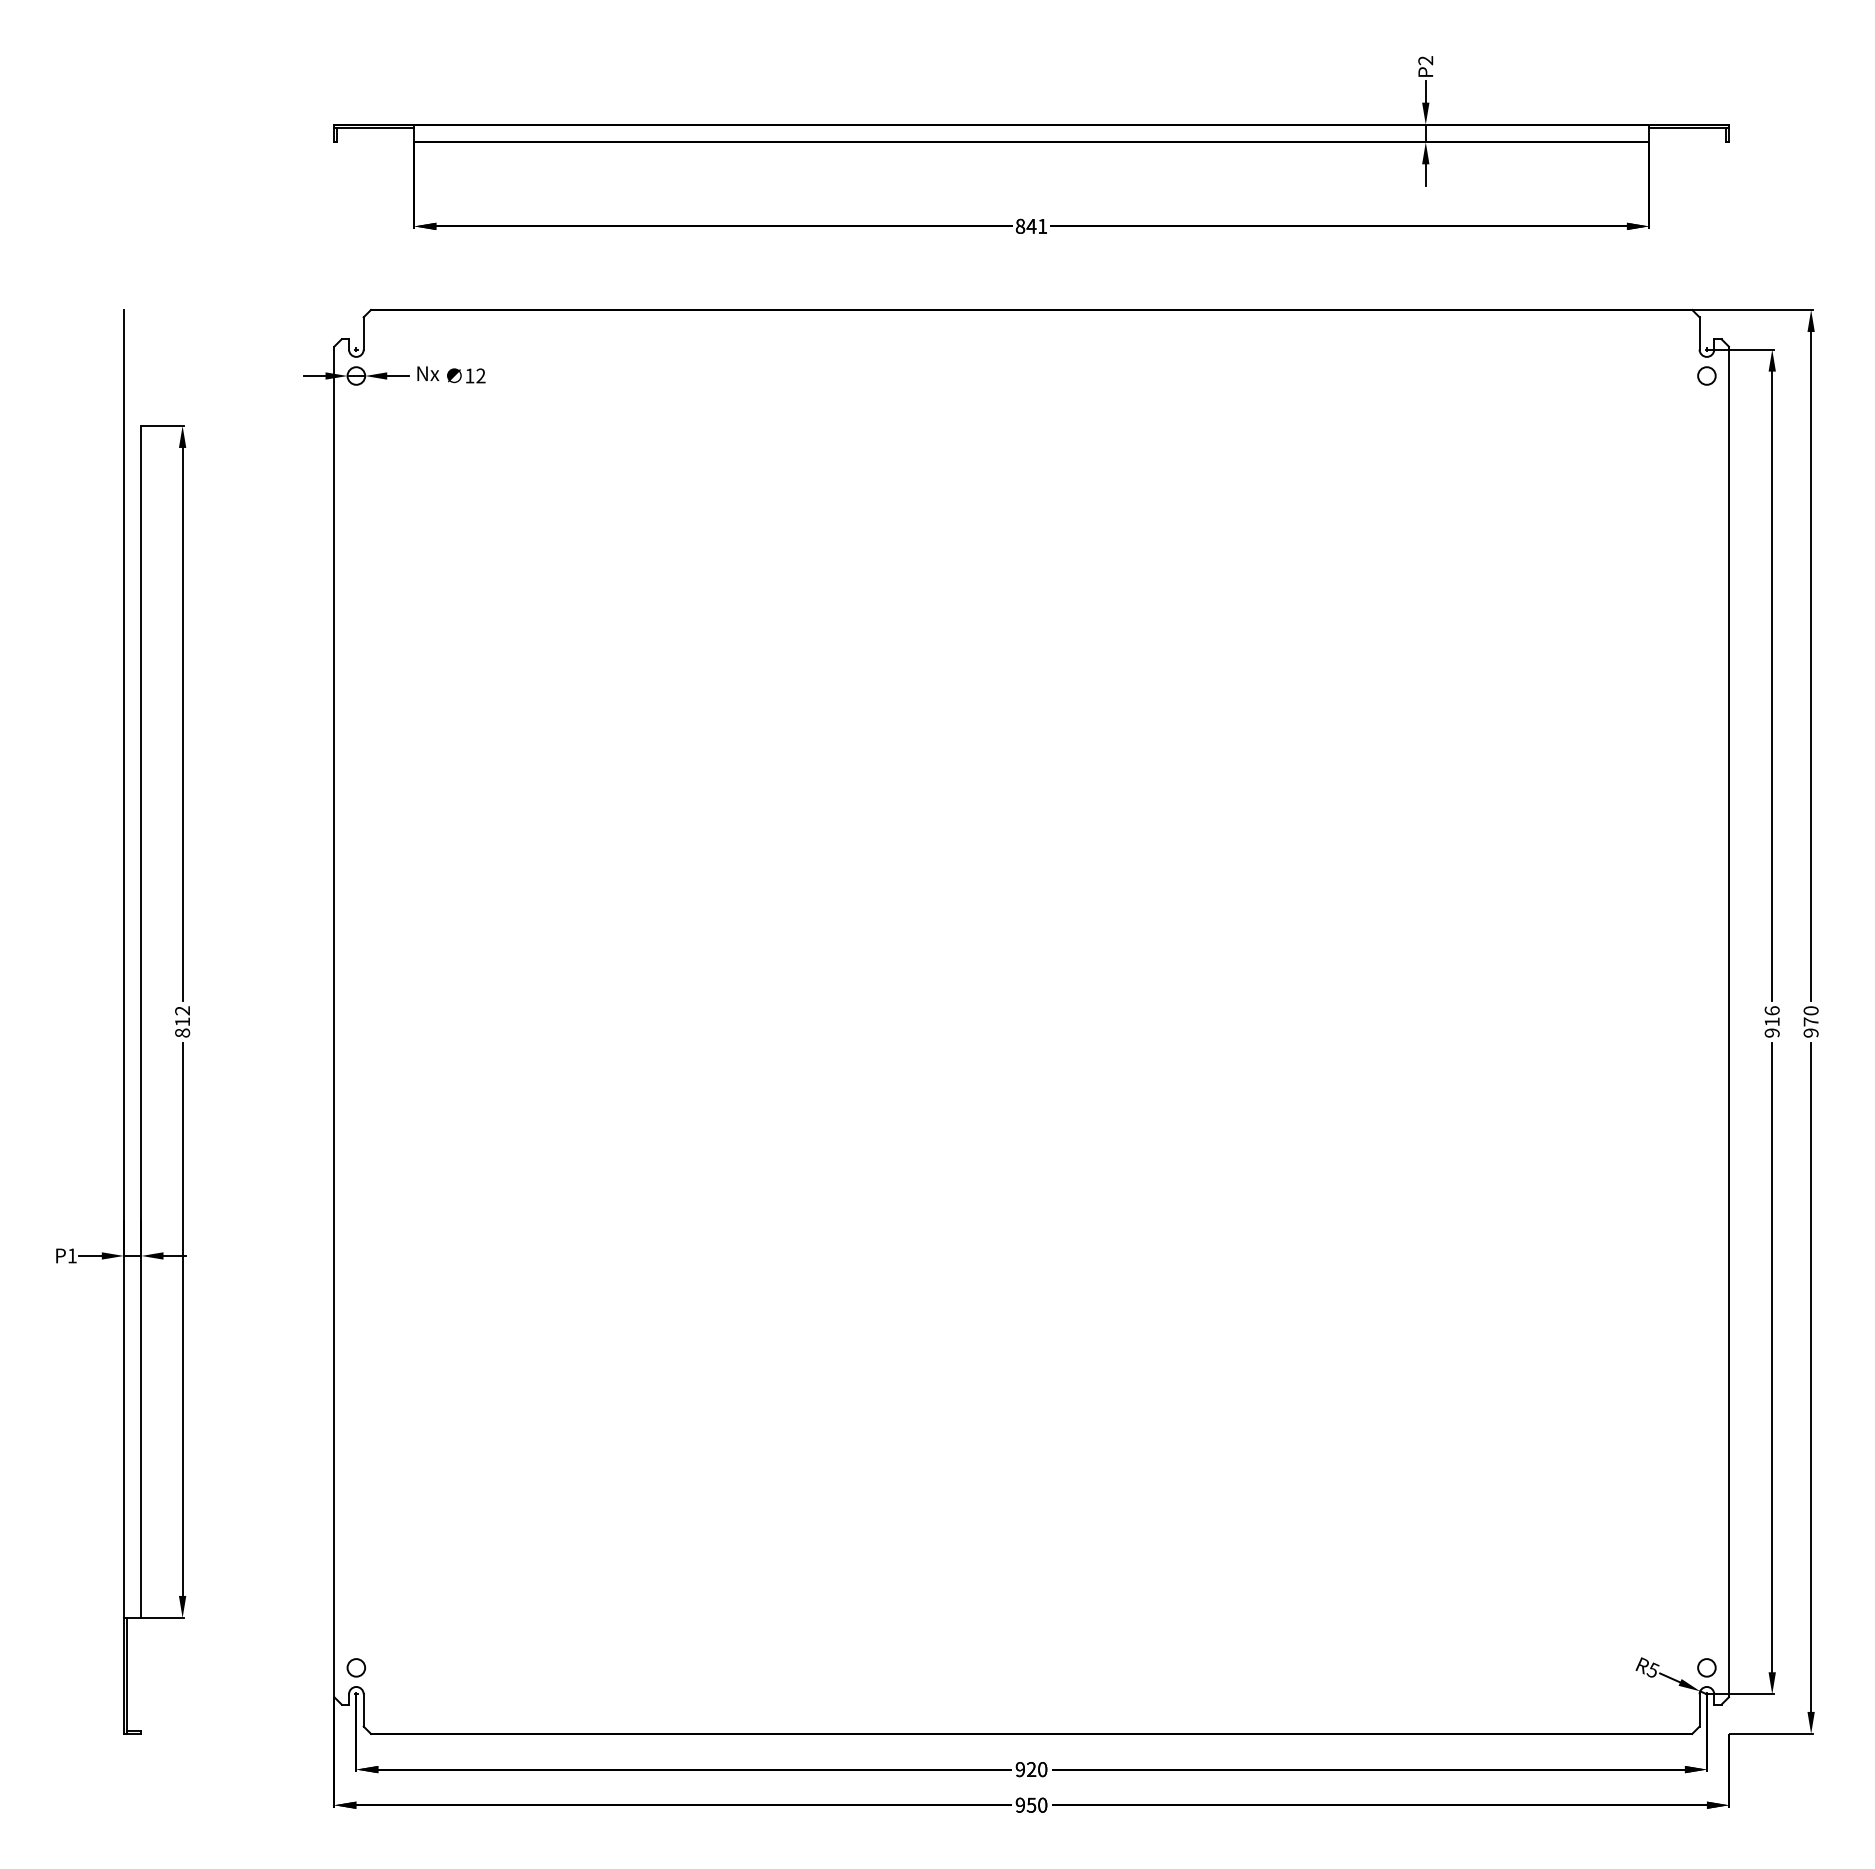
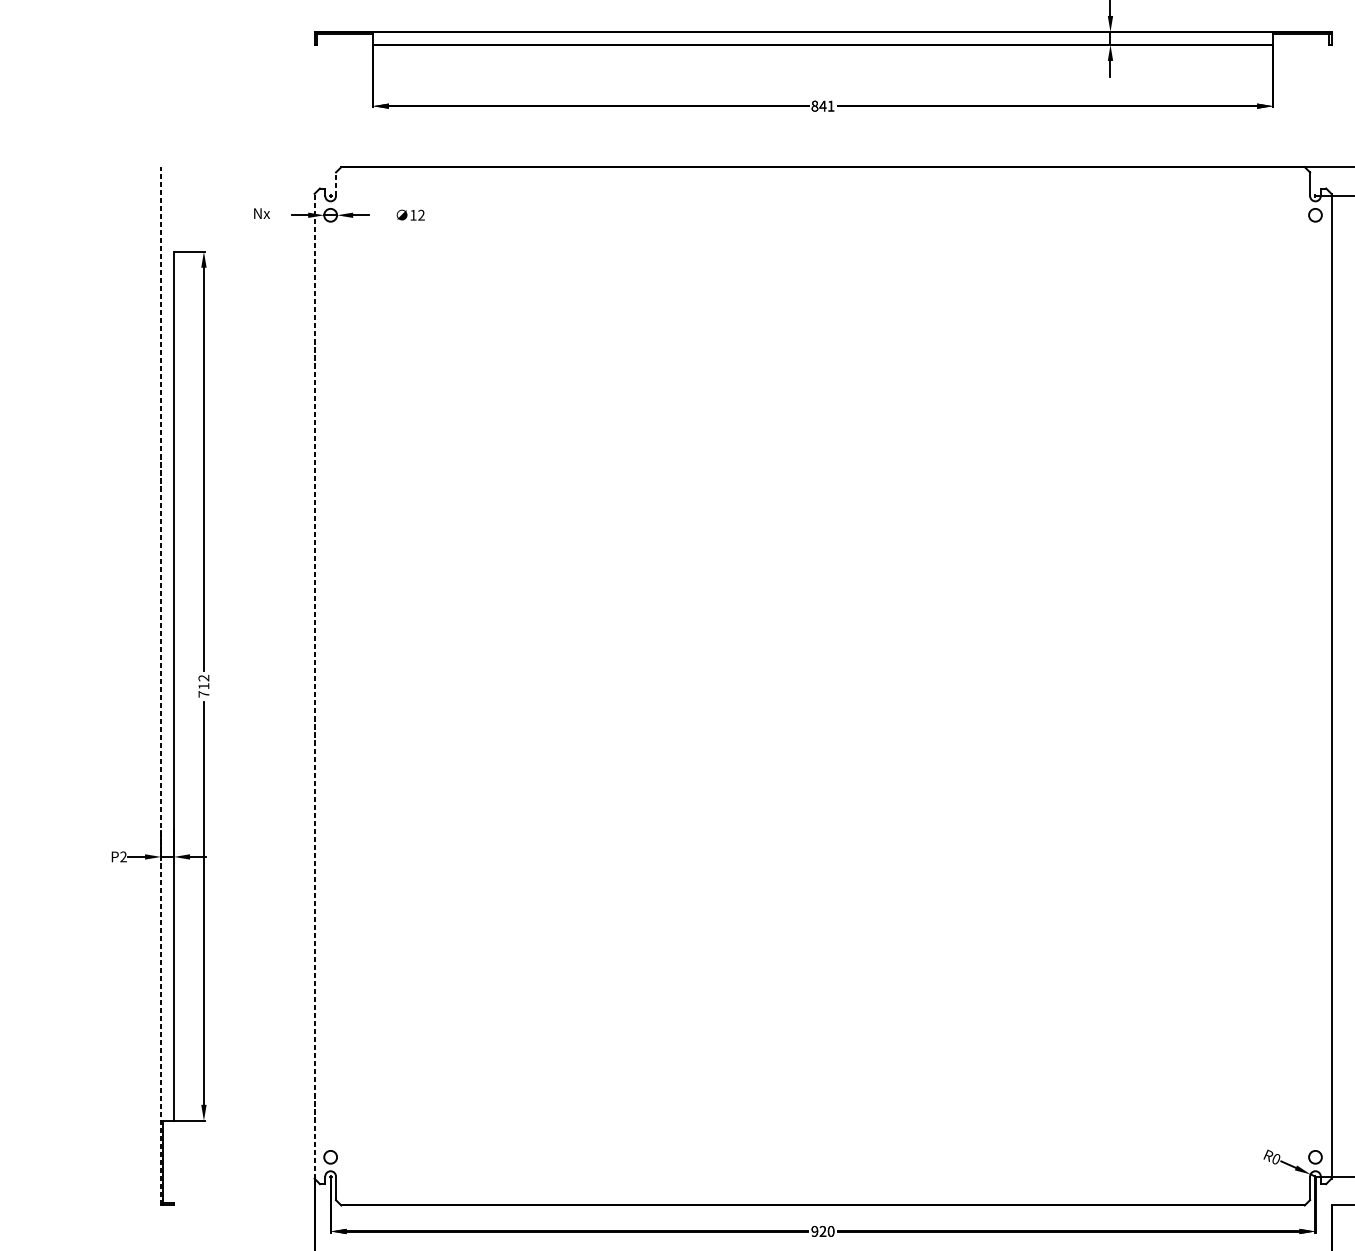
line: (363, 332) -> (335, 183), solid -> dashed
text: (428, 373) -> (262, 213), moved
line: (123, 1021) -> (160, 685), solid -> dashed
line: (334, 1021) -> (314, 685), solid -> dashed
text: (182, 1032) -> (203, 694), 812 -> 712
text: (71, 1255) -> (122, 856), P1 -> P2
text: (1652, 1669) -> (1275, 1158), R5 -> R0

